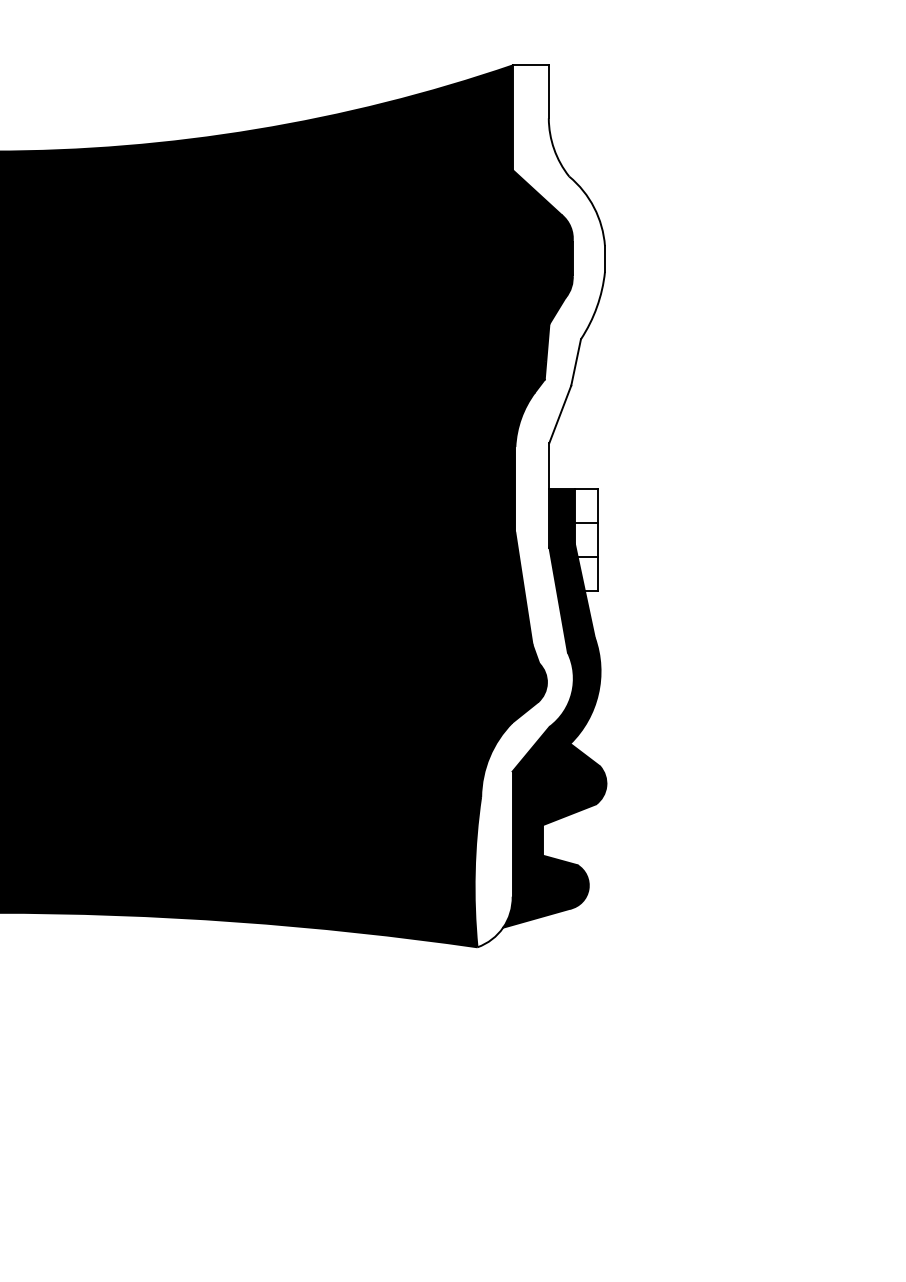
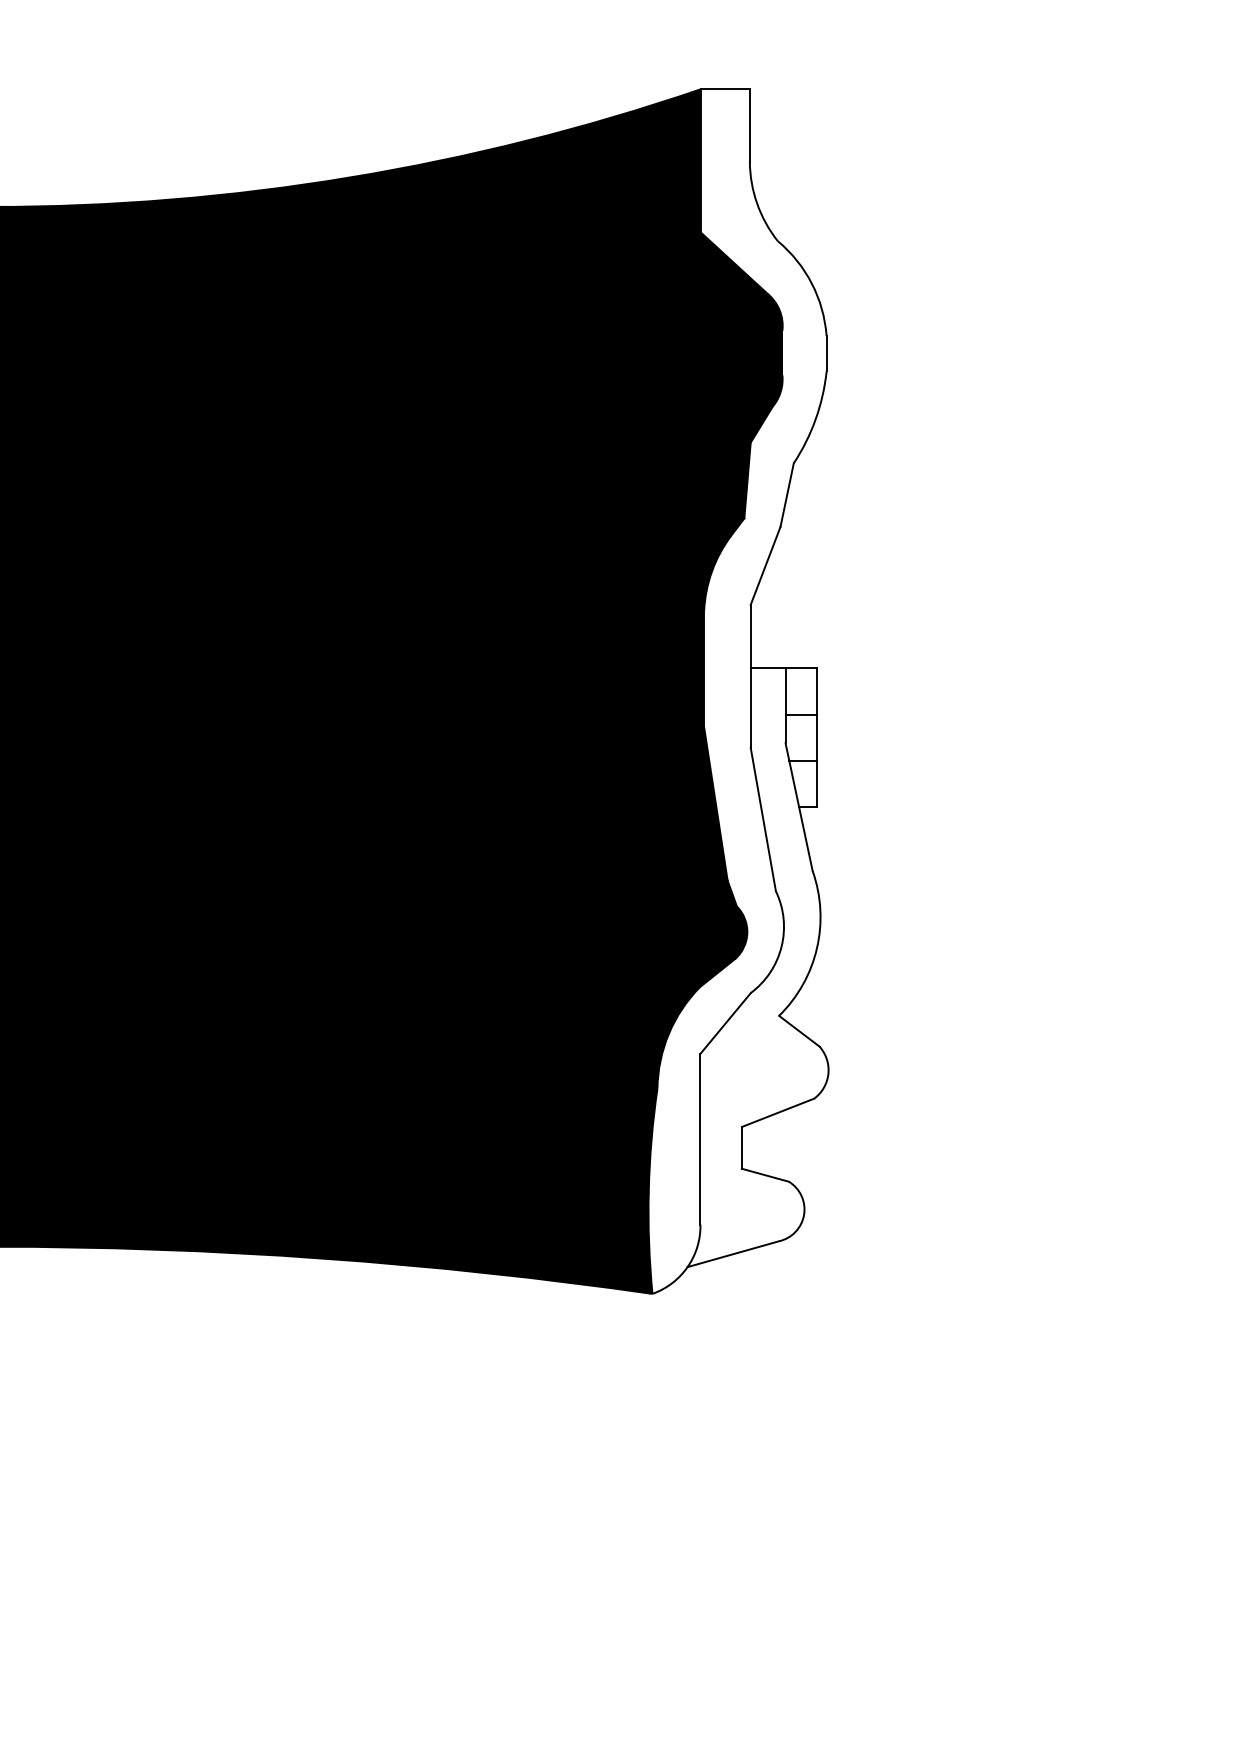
fill: (554, 708) -> (757, 967), removed

